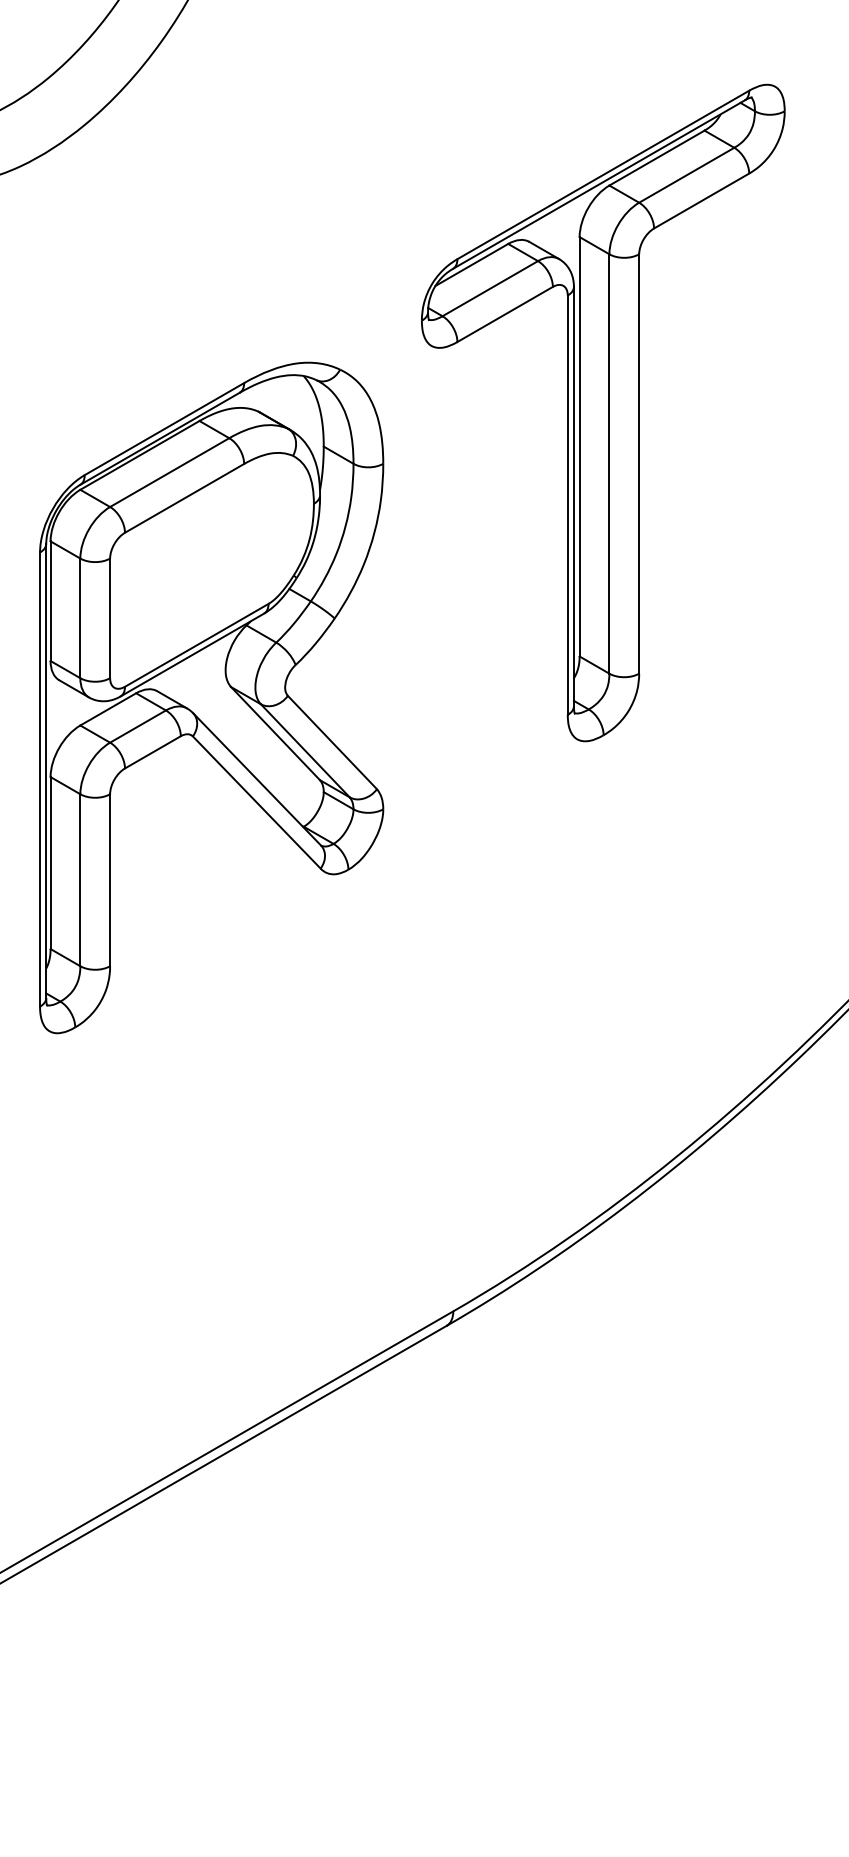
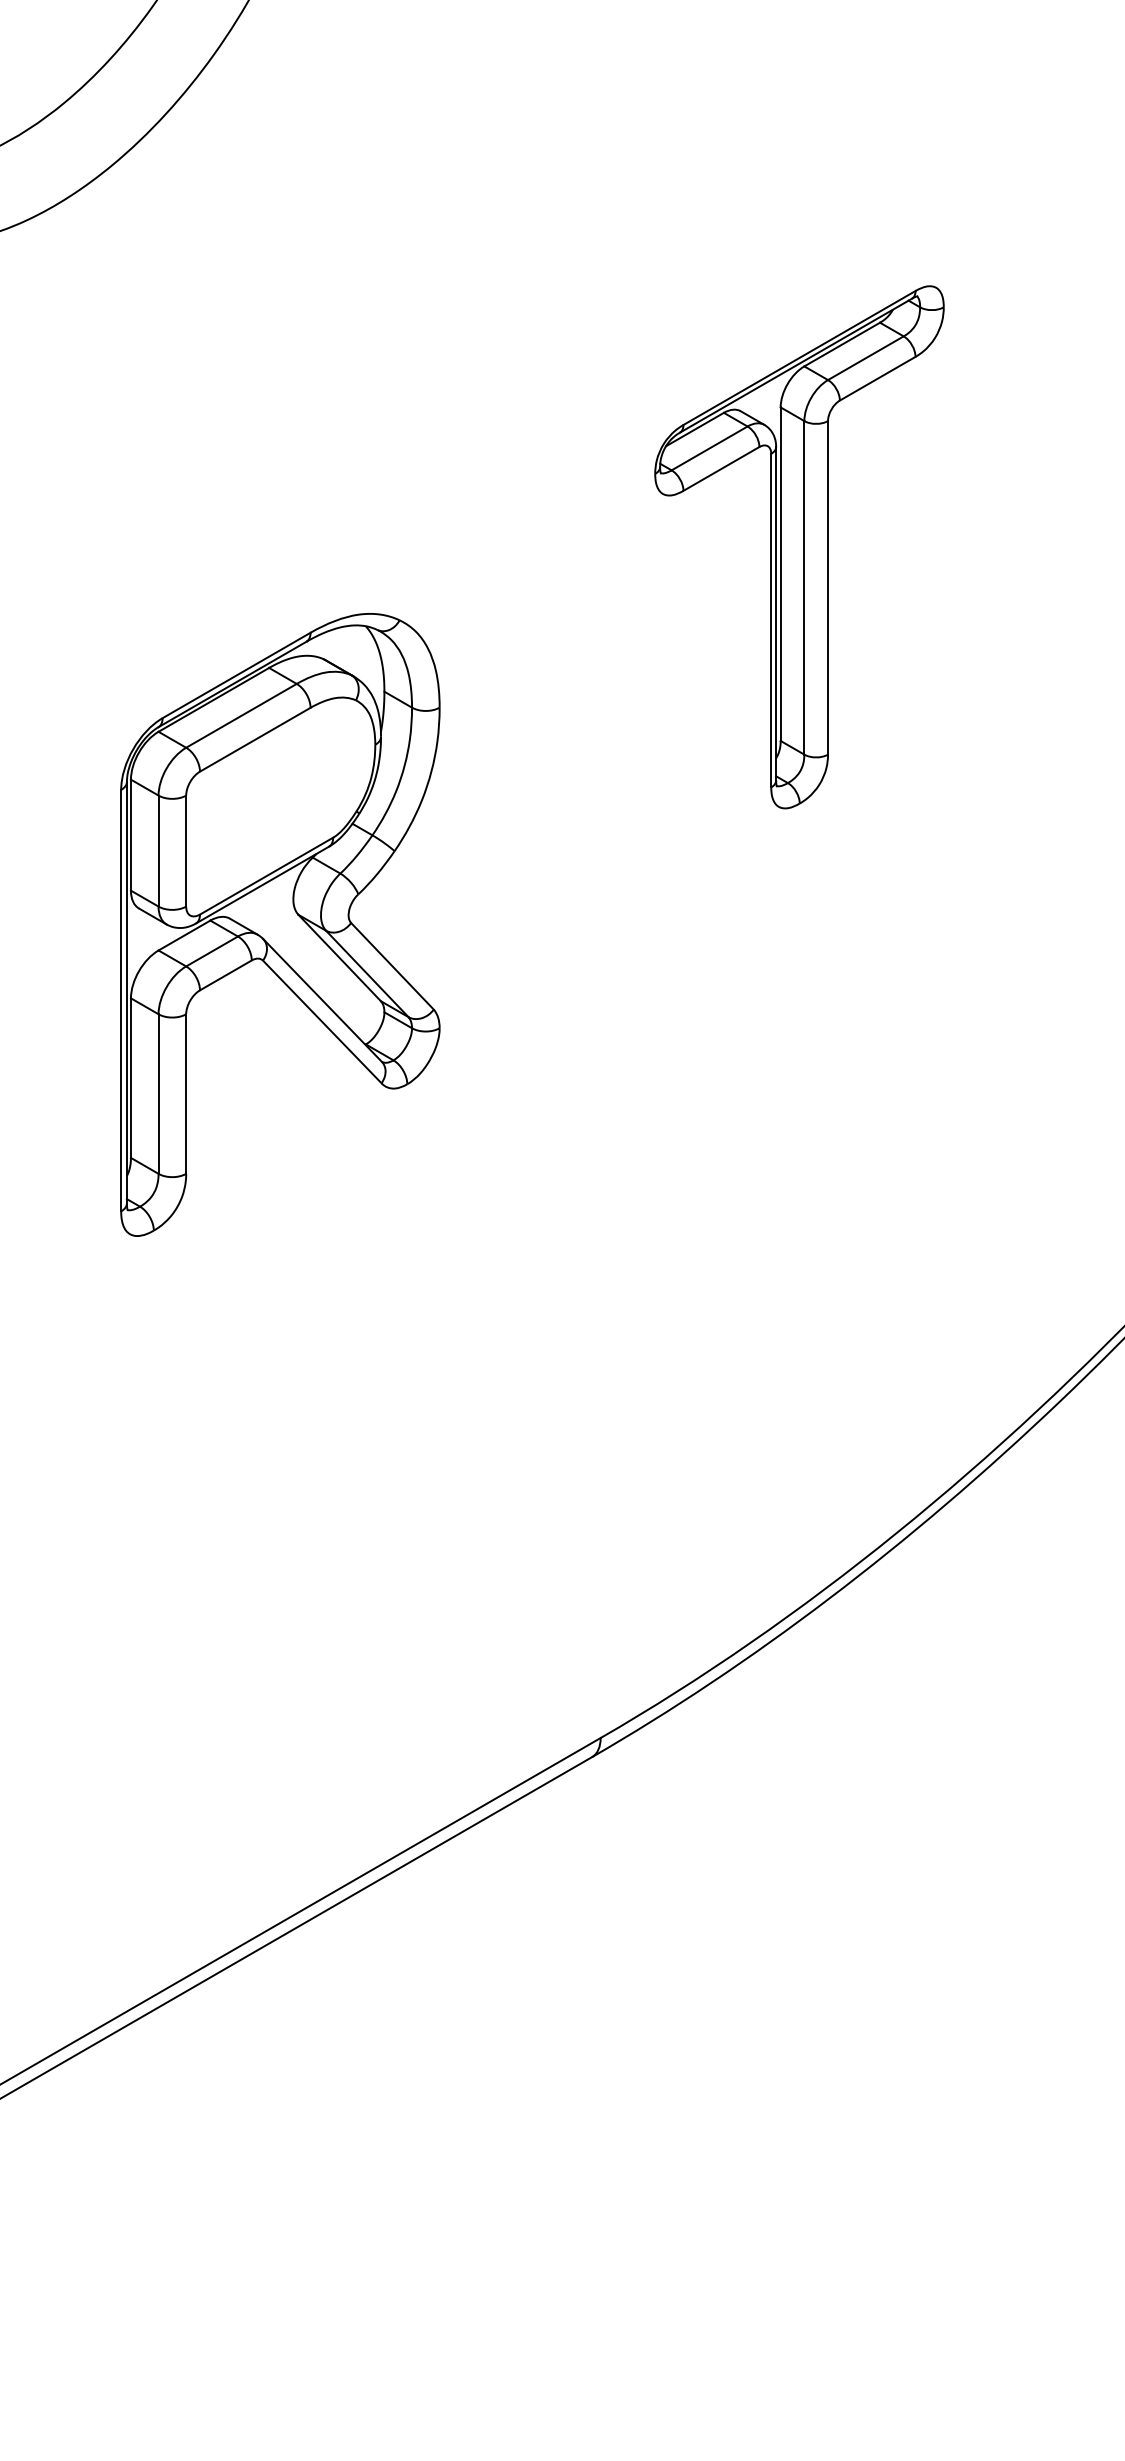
part: (603, 413) -> (799, 547), size x0.6
part: (211, 697) -> (280, 924), size x0.7

